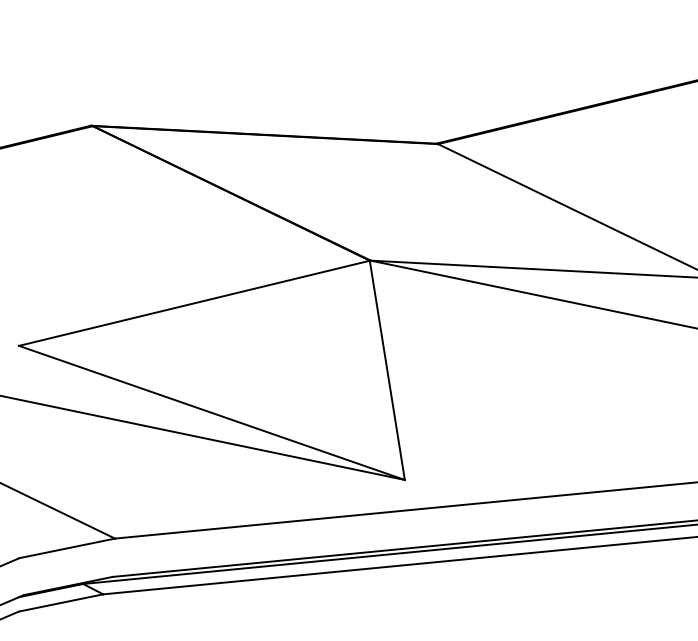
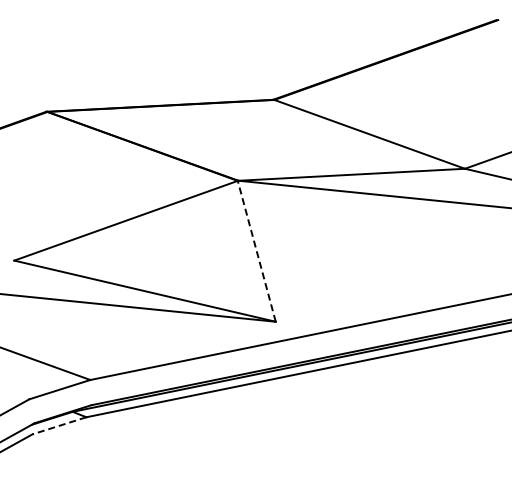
line: (386, 370) -> (256, 251), solid -> dashed
line: (61, 602) -> (59, 425), solid -> dashed

